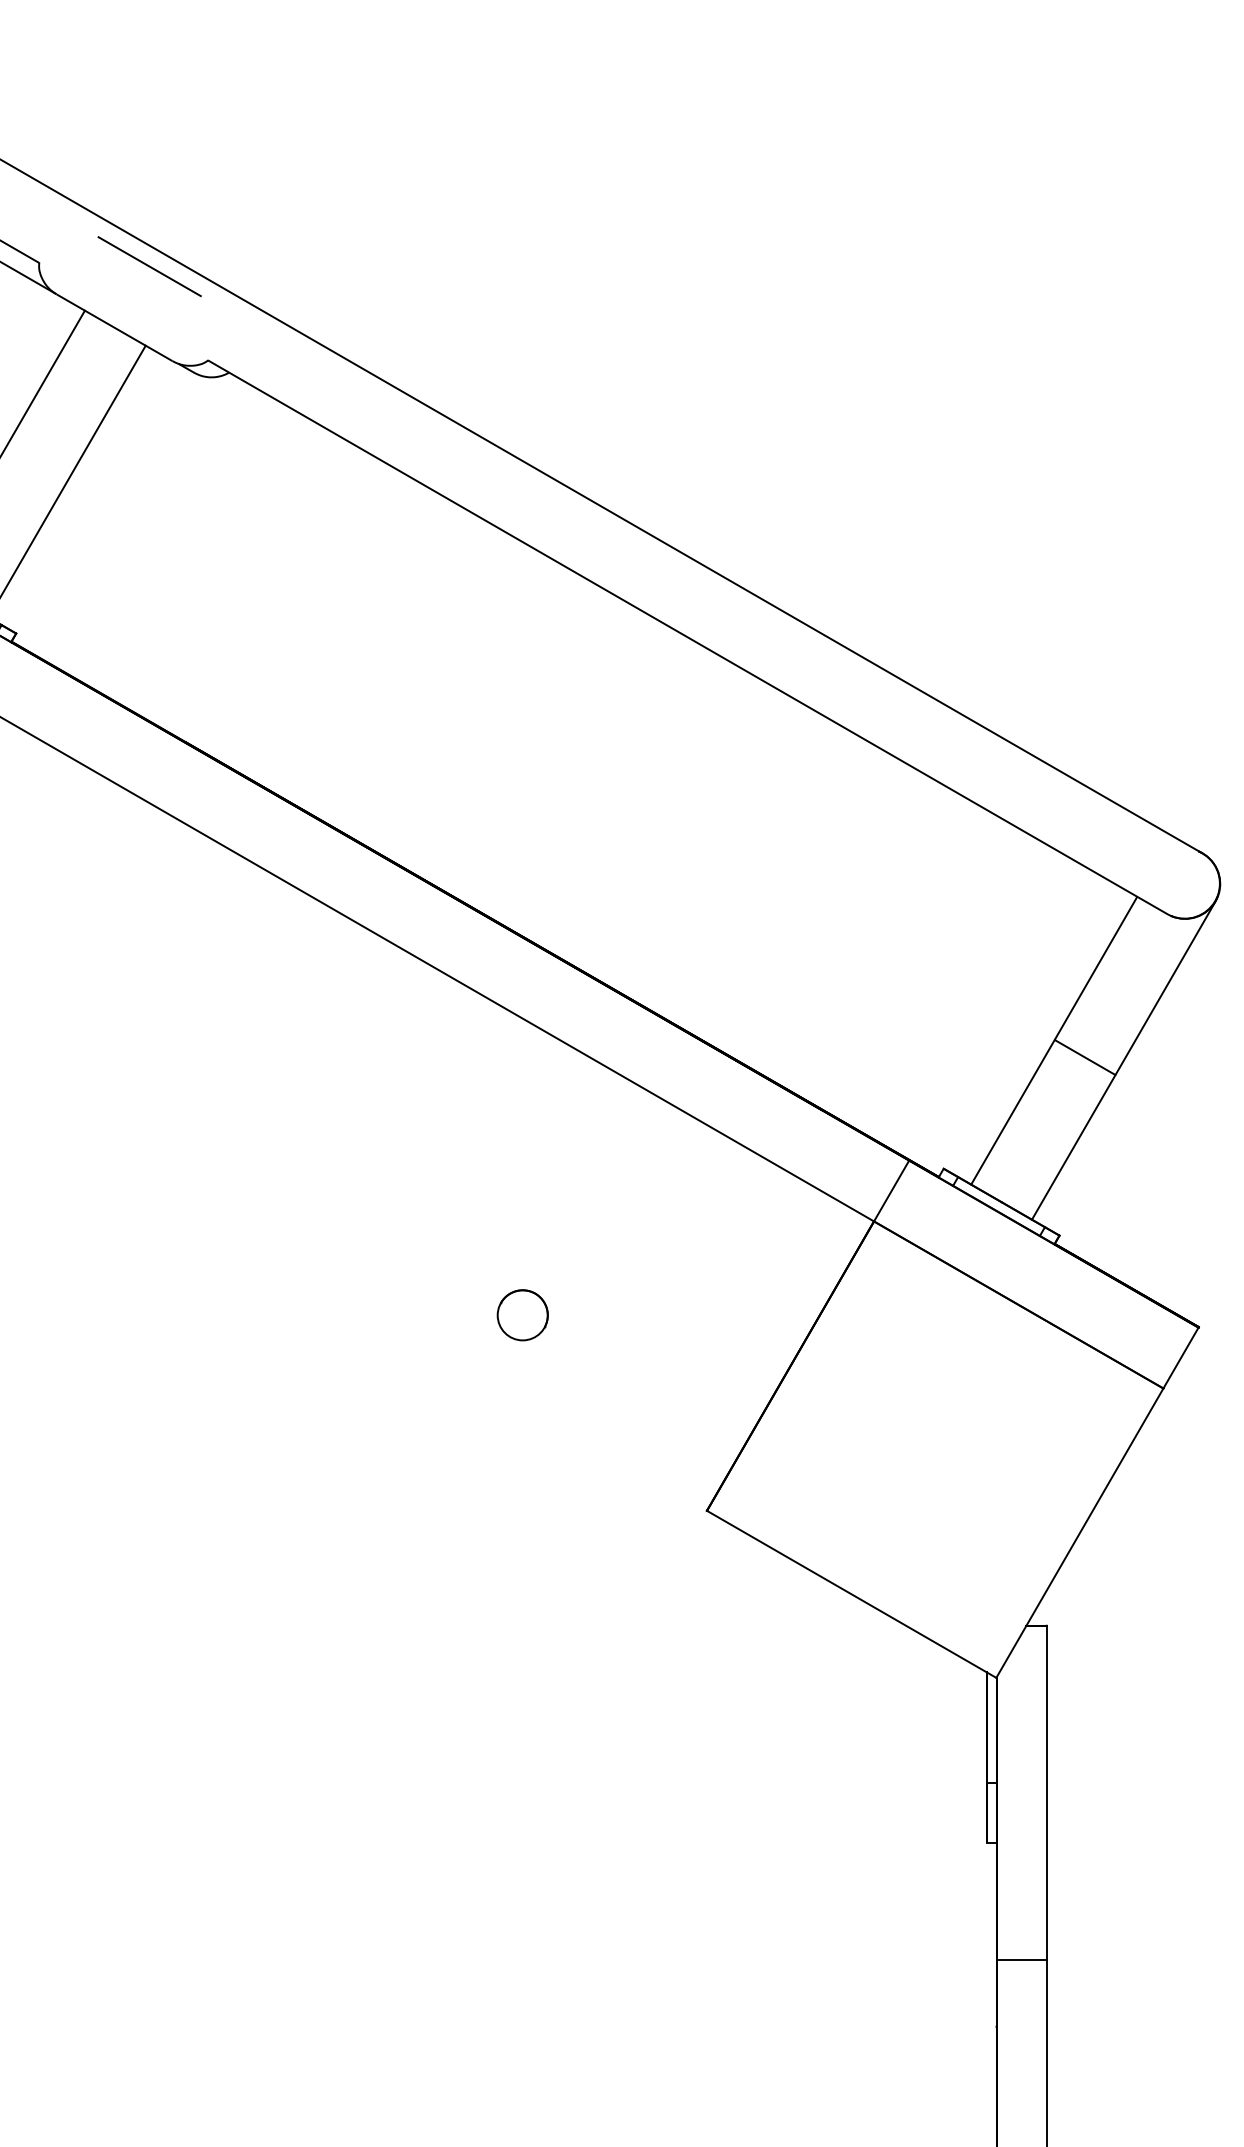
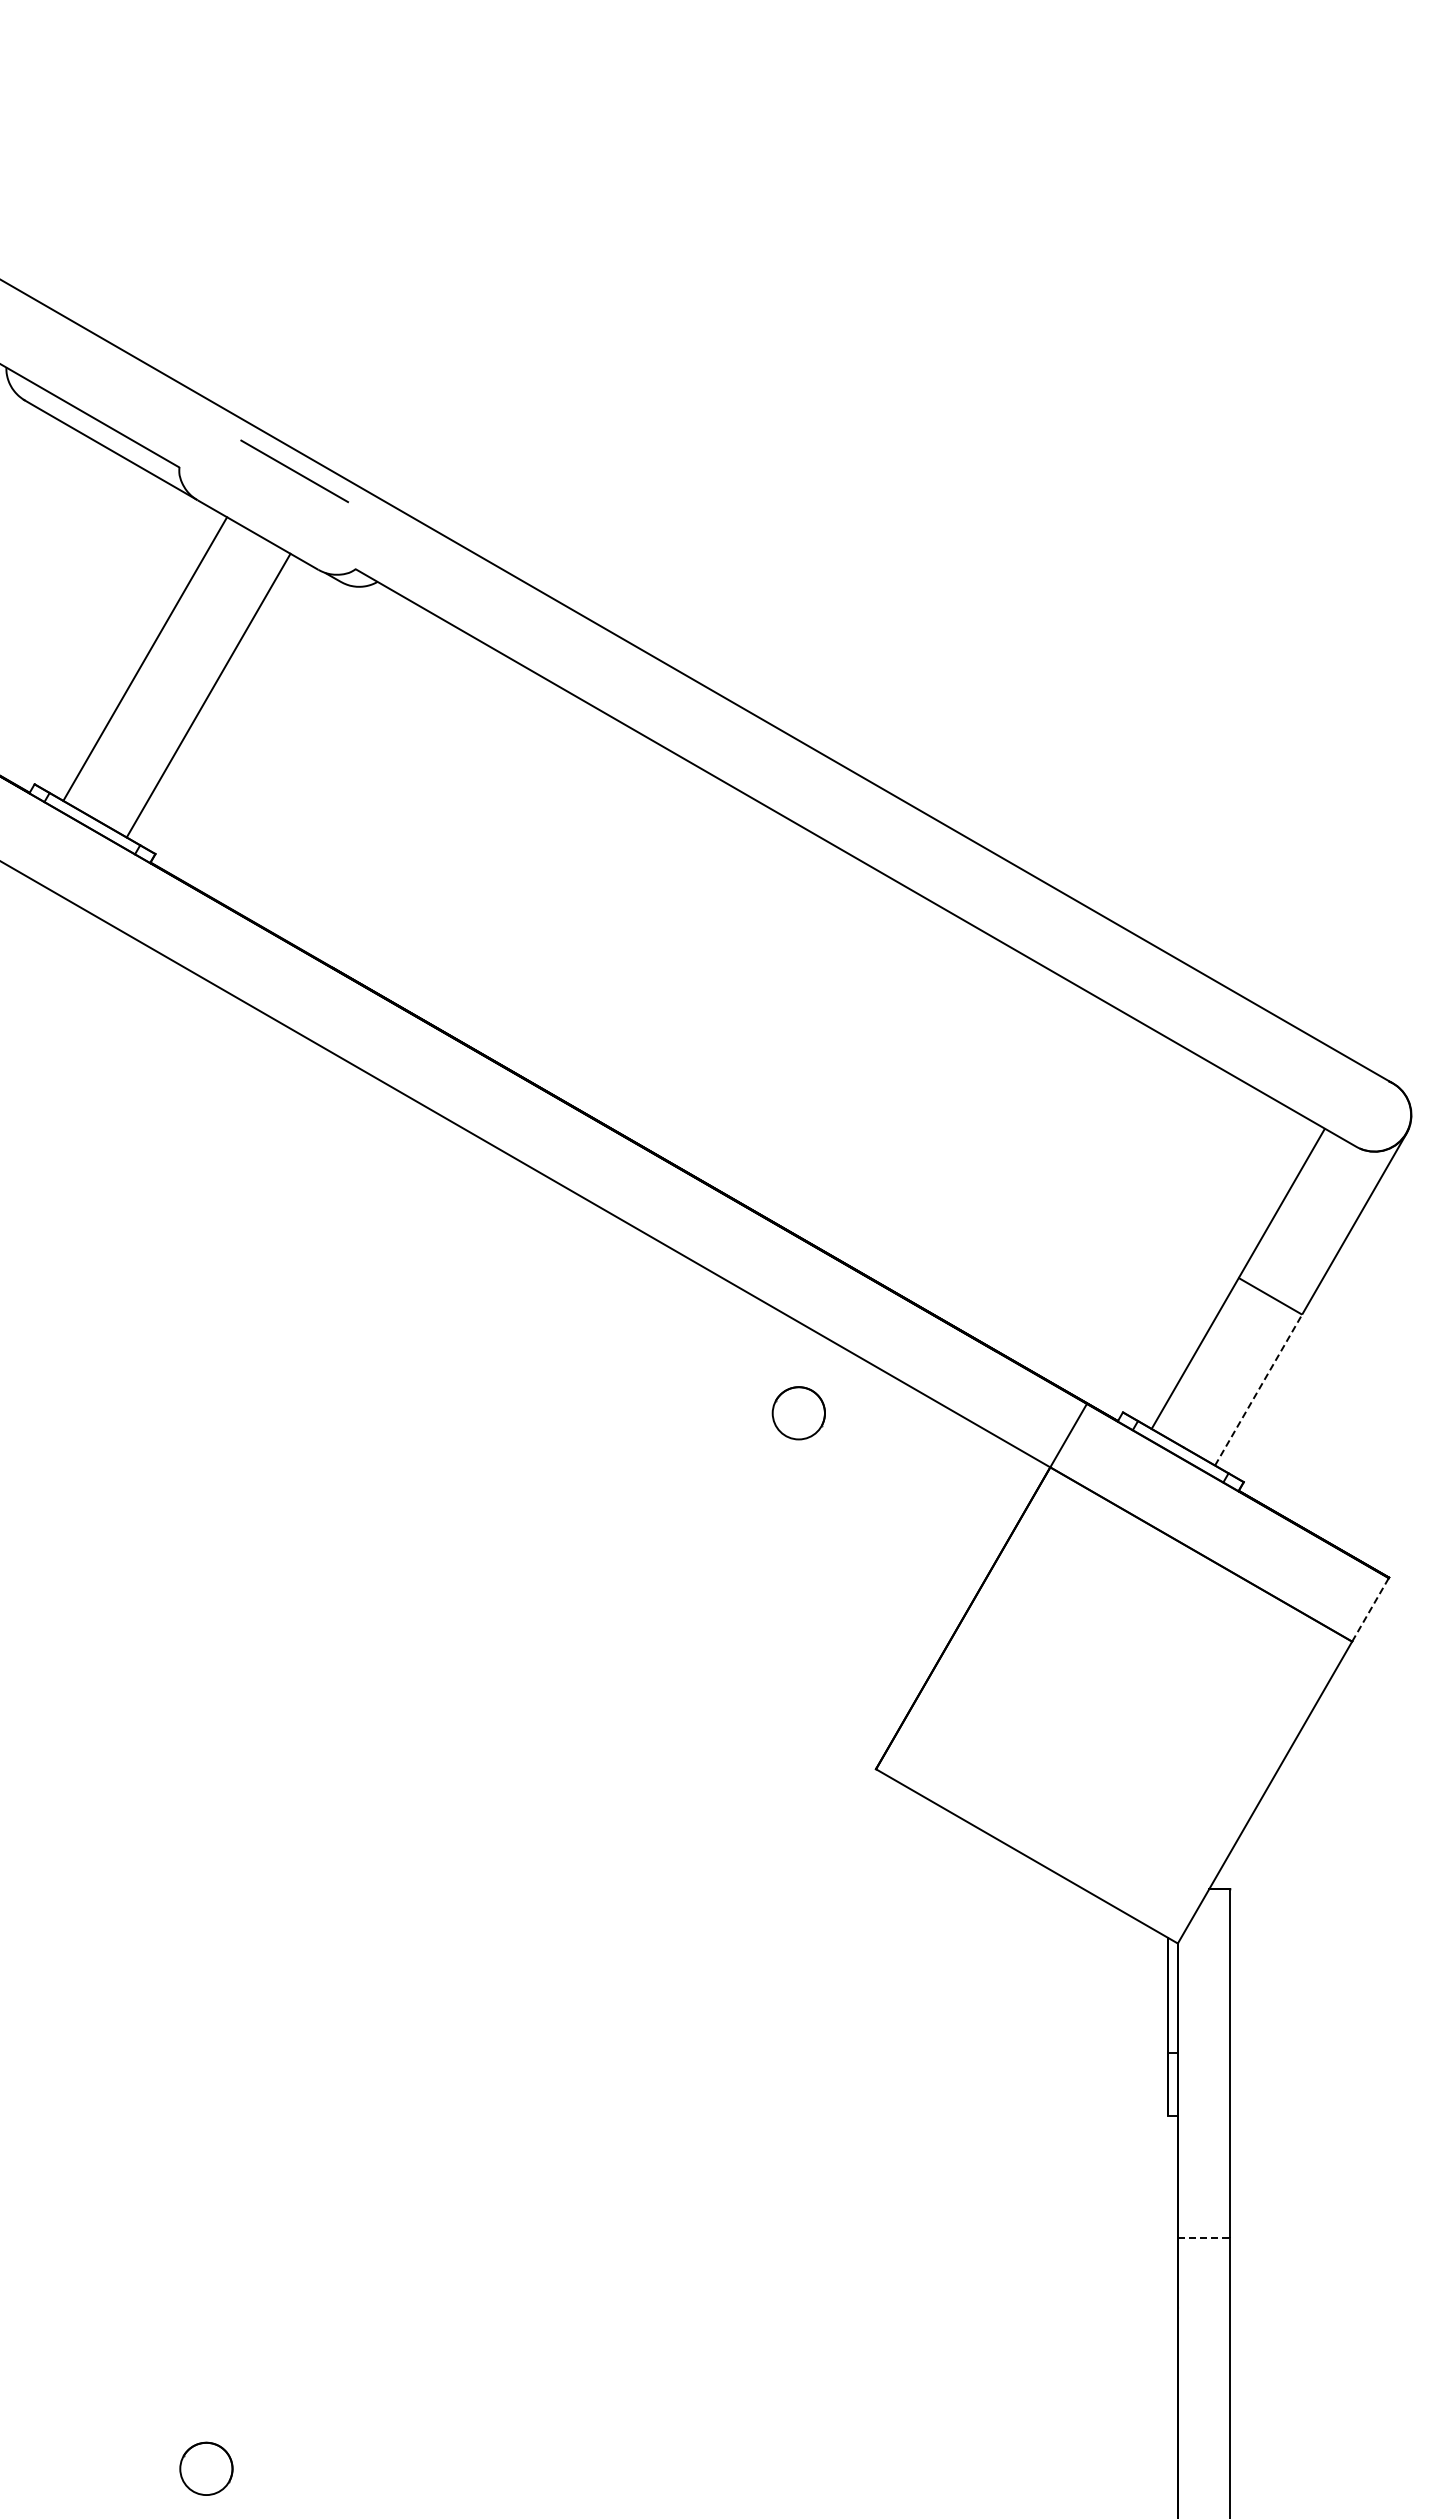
line: (1073, 1146) -> (1258, 1389), solid -> dashed
circle: (522, 1315) -> (798, 1413), moved
line: (1180, 1357) -> (1370, 1609), solid -> dashed
line: (1021, 1959) -> (1204, 2237), solid -> dashed

